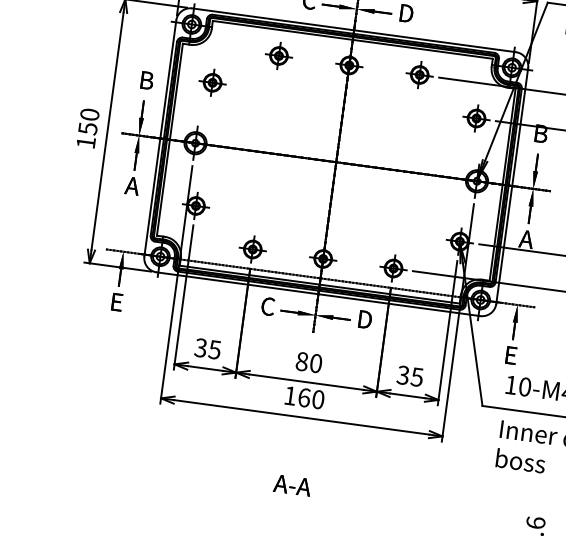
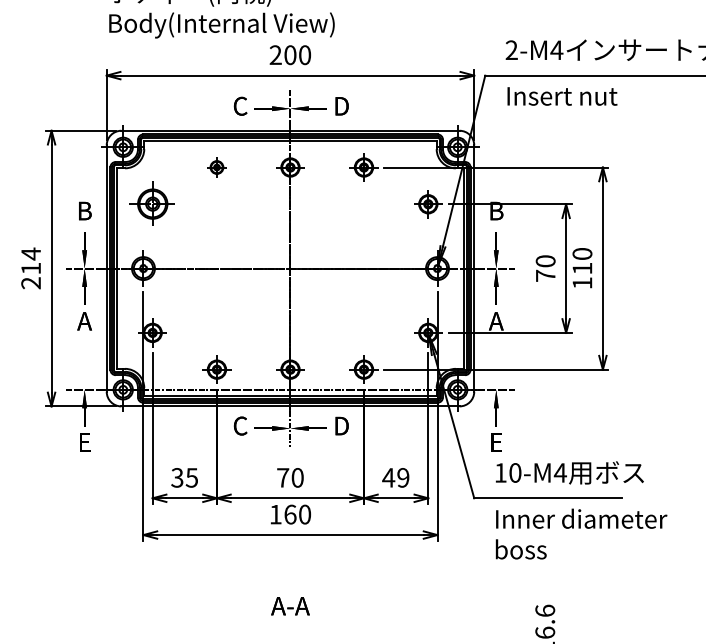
part: (278, 55) -> (216, 167), size x0.7
part: (212, 83) -> (152, 204), size x1.6
text: (88, 128) -> (31, 268), 150 -> 214
text: (302, 361) -> (283, 477), 80 -> 70
text: (409, 375) -> (395, 477), 35 -> 49

